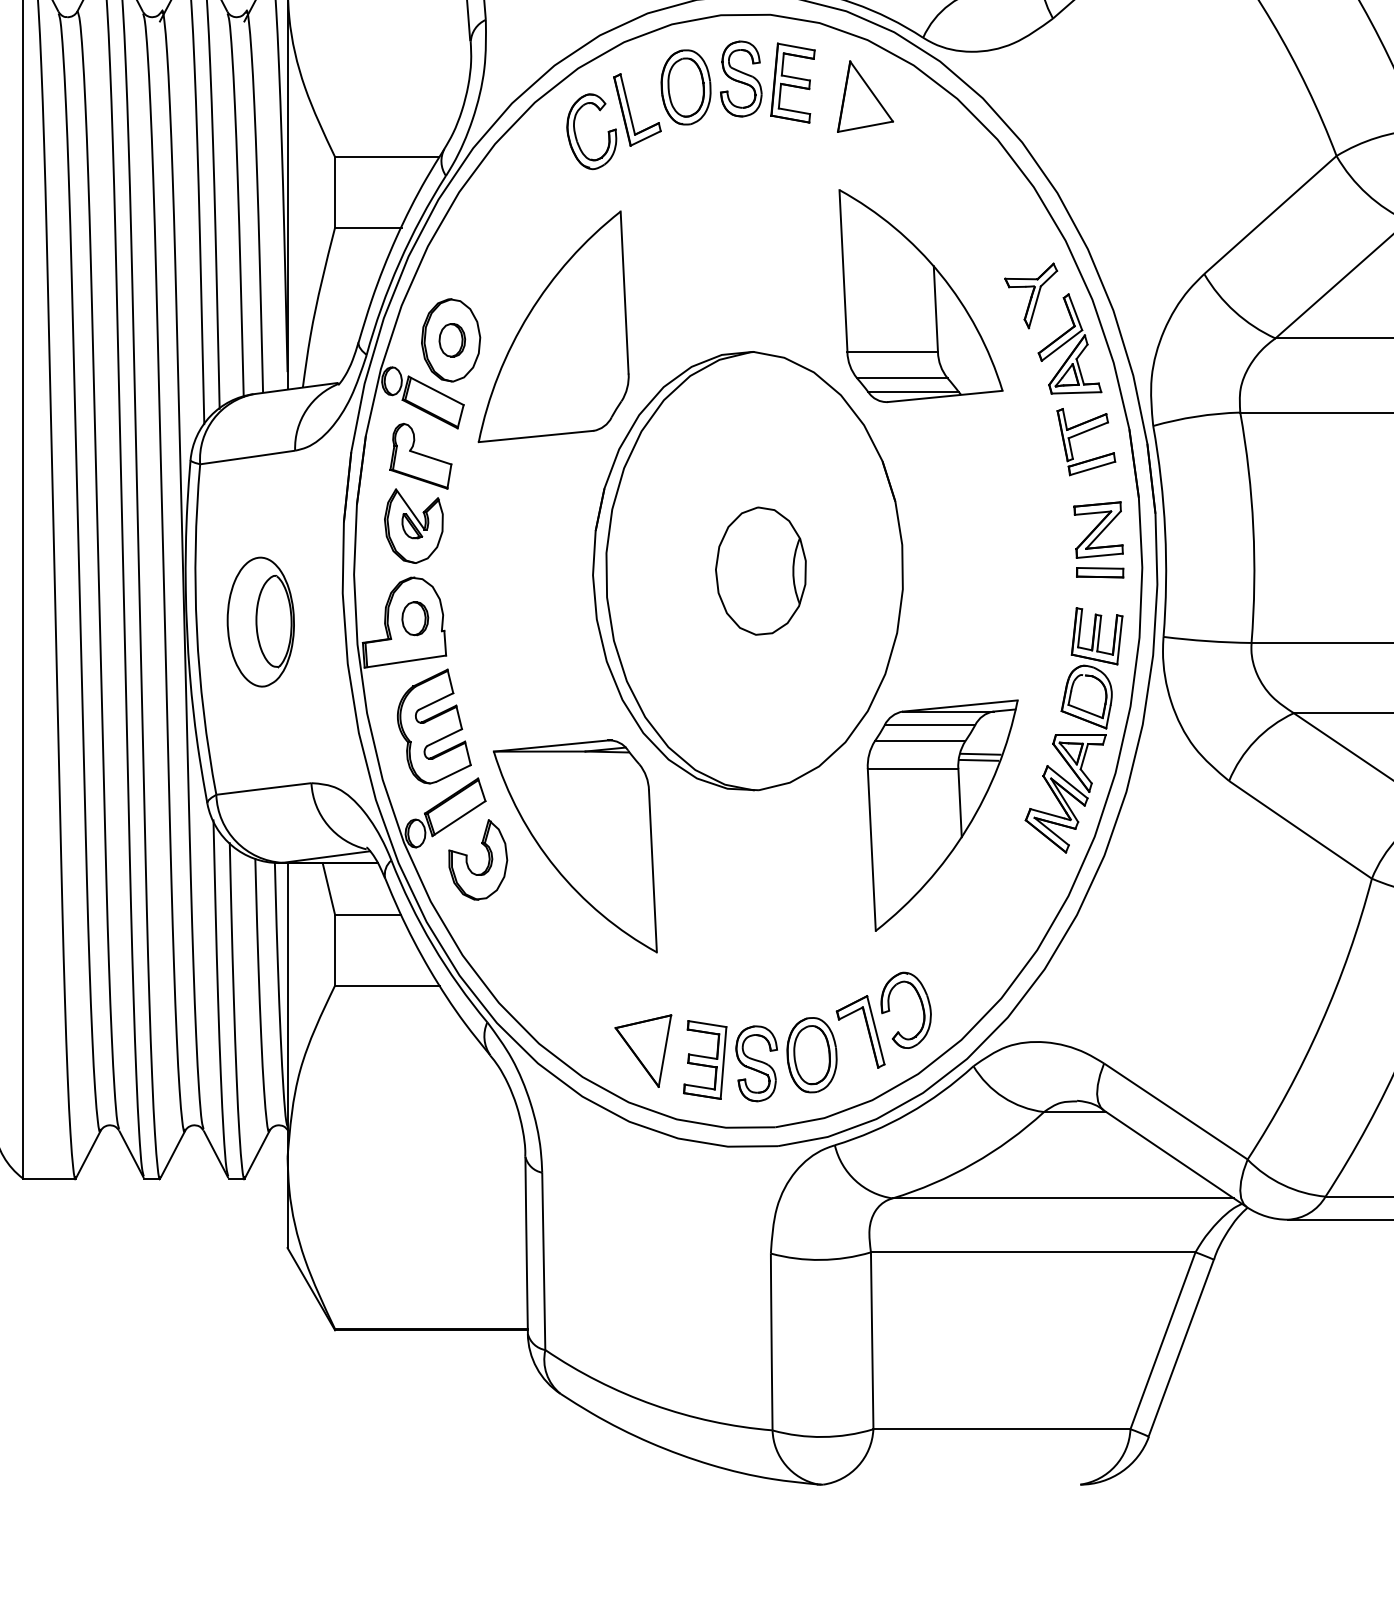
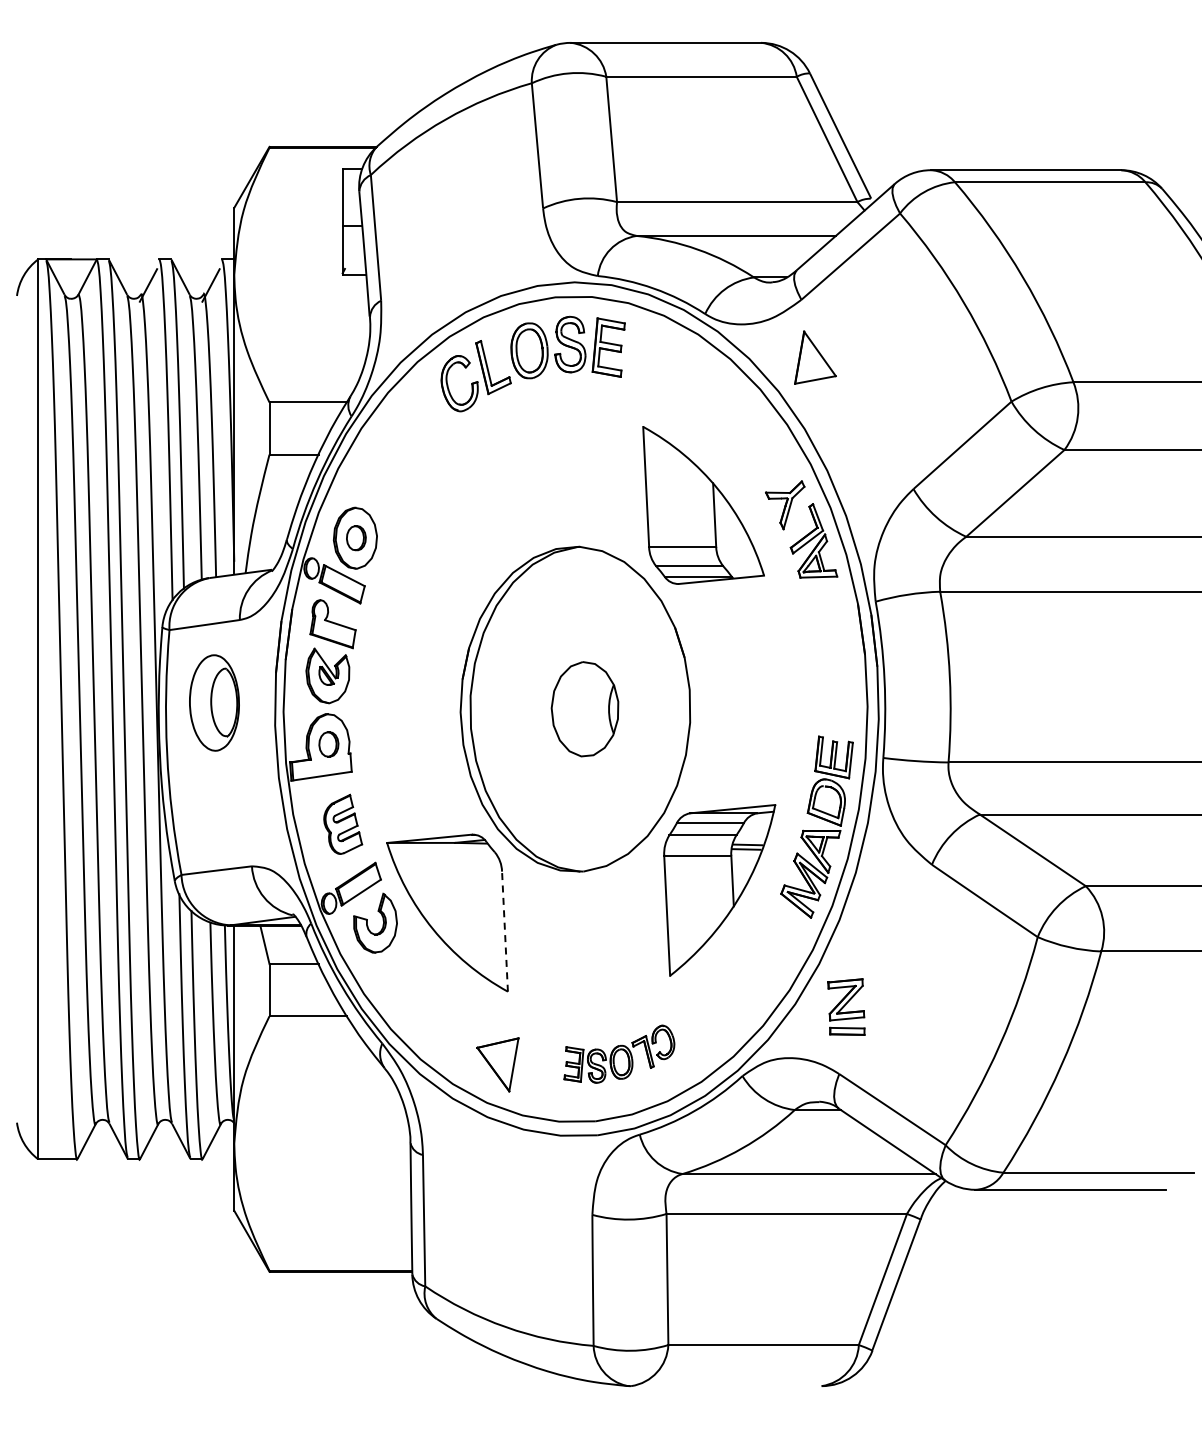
part: (865, 96) -> (815, 357), moved
part: (553, 325) -> (431, 527), removed
part: (1084, 433) -> (824, 607), removed
part: (1098, 539) -> (846, 1006), moved
part: (260, 621) -> (214, 702), moved
part: (434, 726) -> (343, 824), size x0.7
line: (652, 871) -> (504, 931), solid -> dashed
part: (807, 1035) -> (619, 1053), size x0.6

